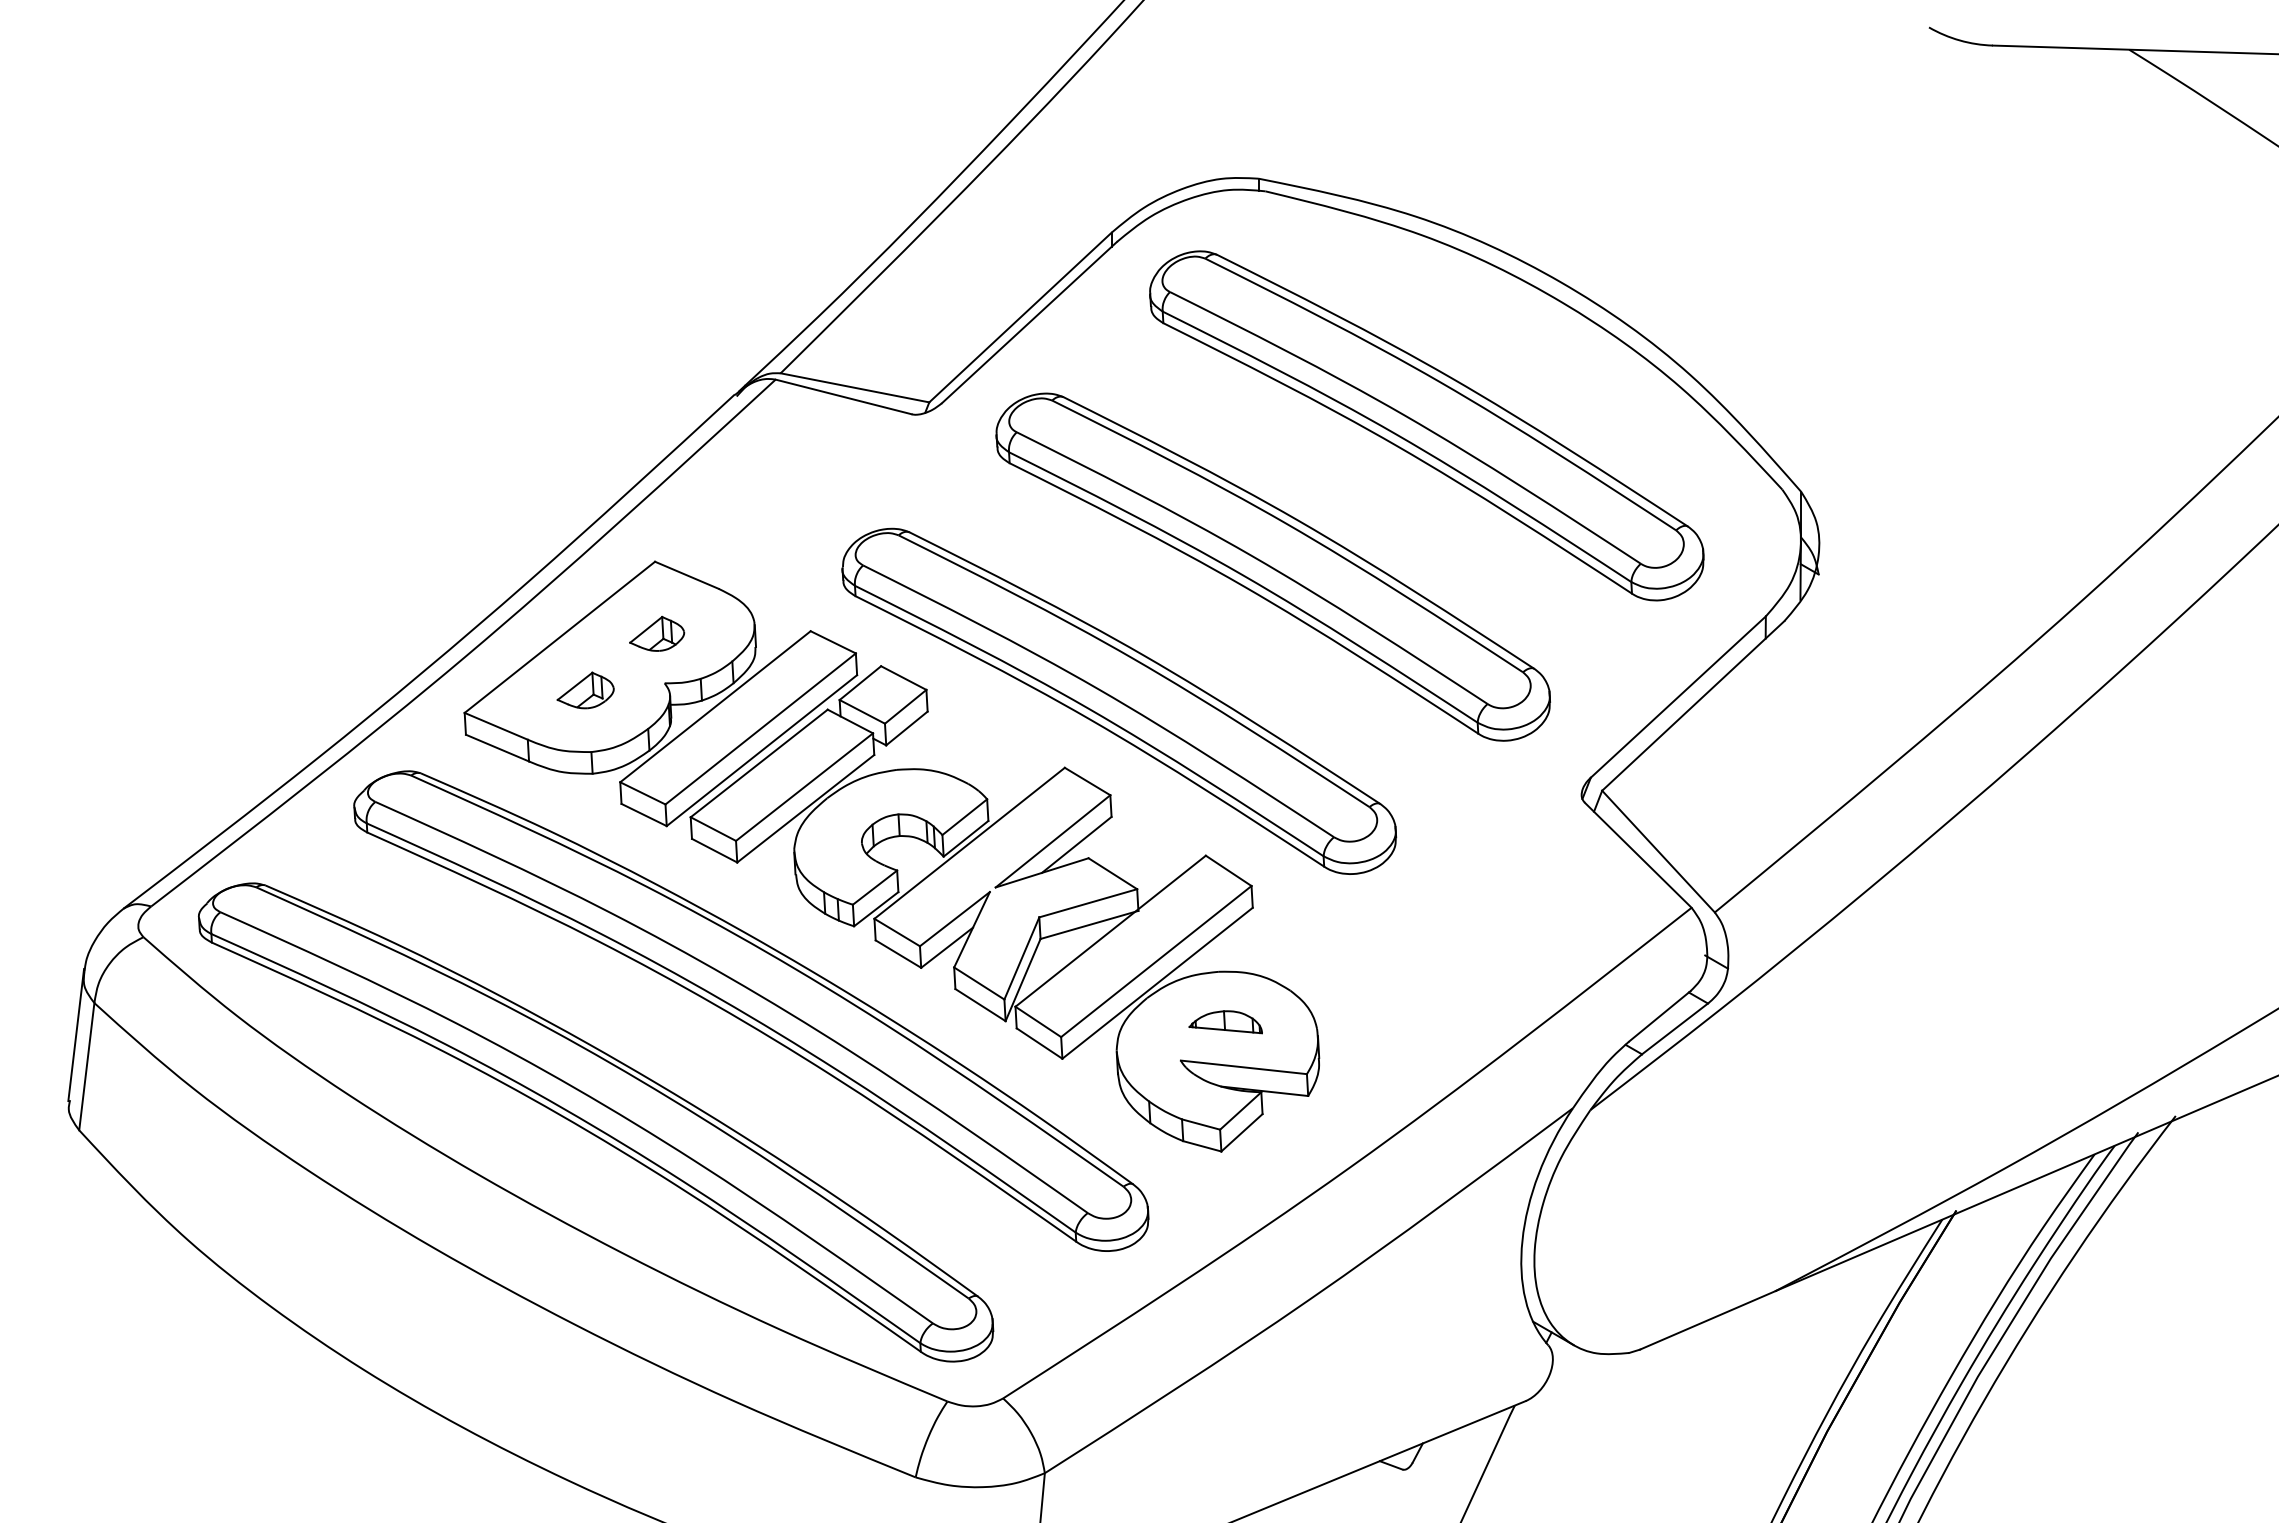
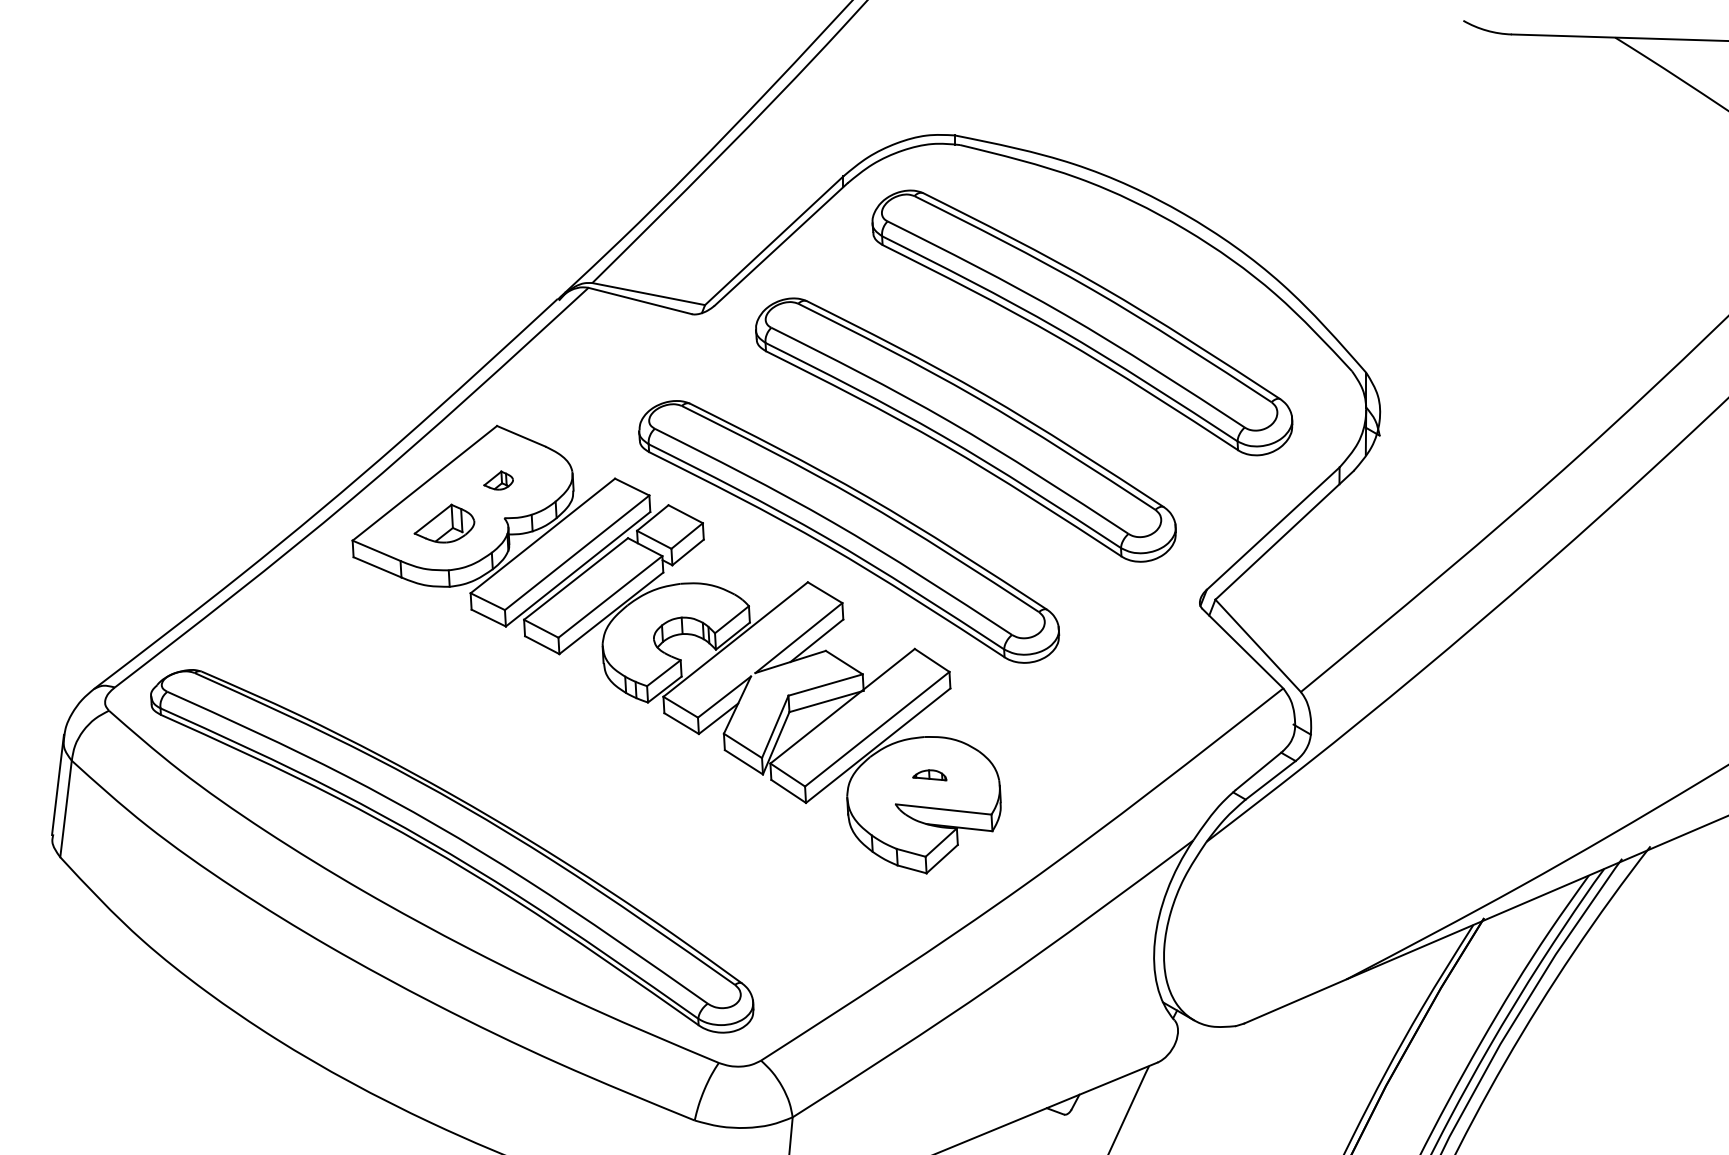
part: (657, 633) -> (498, 480), size x0.7
part: (585, 690) -> (444, 523), size x1.4
part: (751, 1010) -> (570, 766), removed
part: (1225, 1022) -> (929, 775), size x0.6

